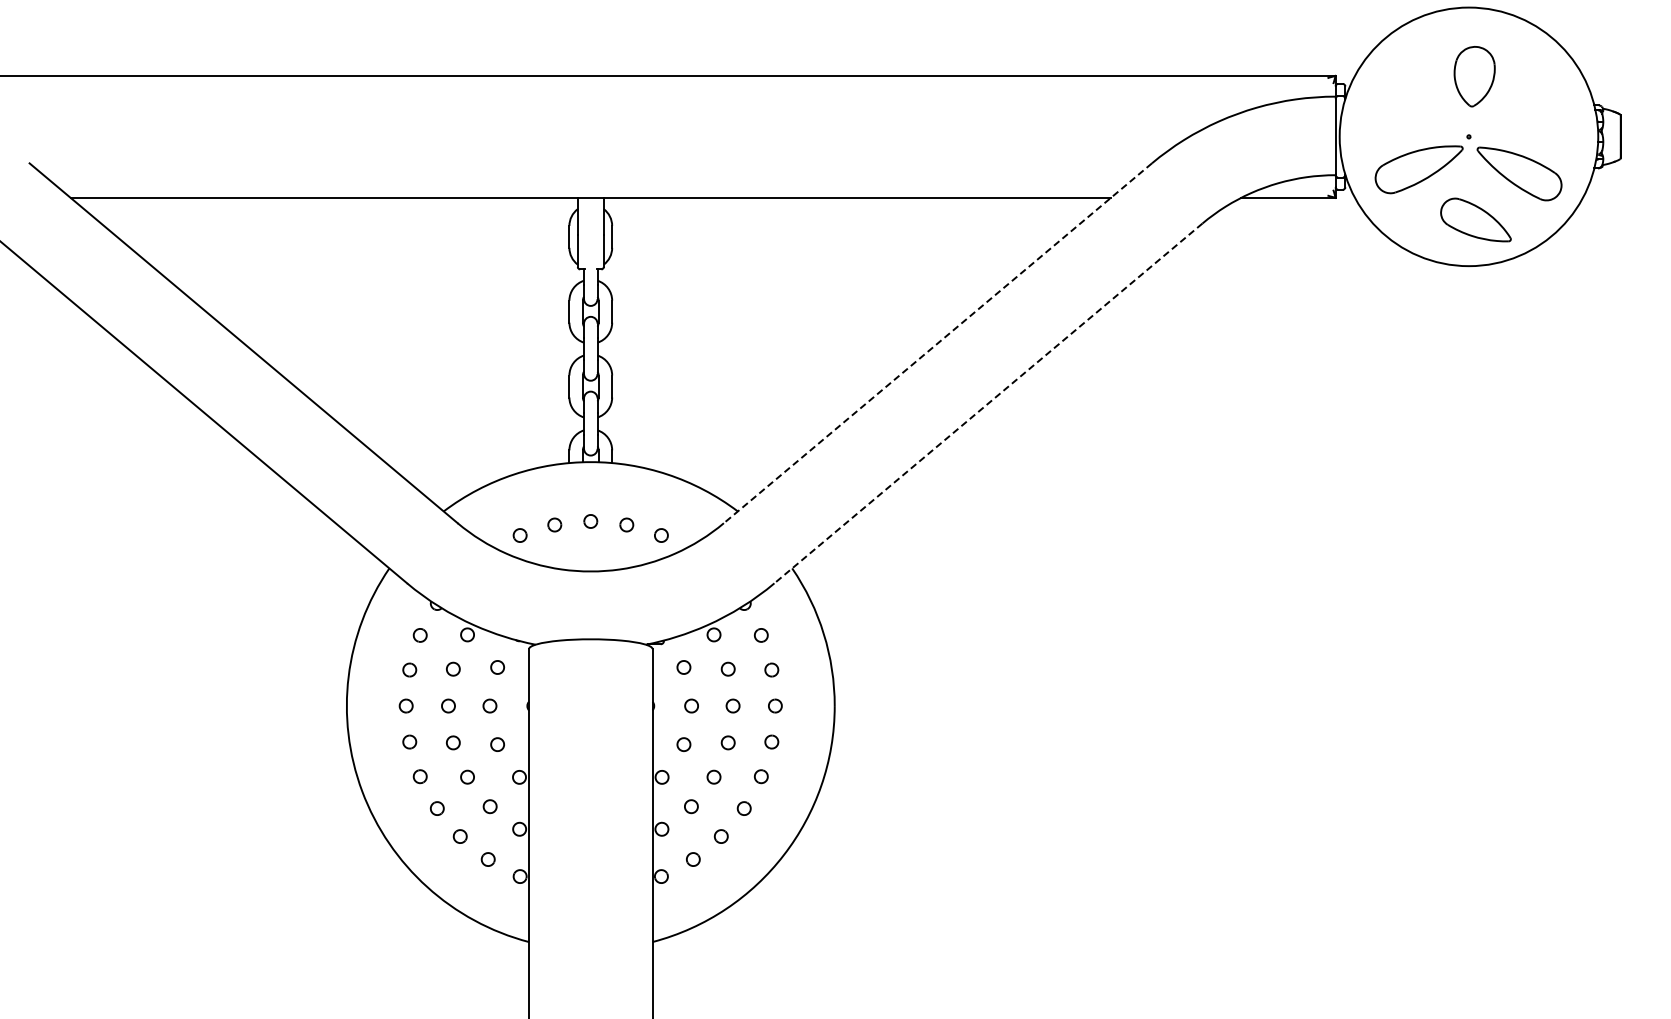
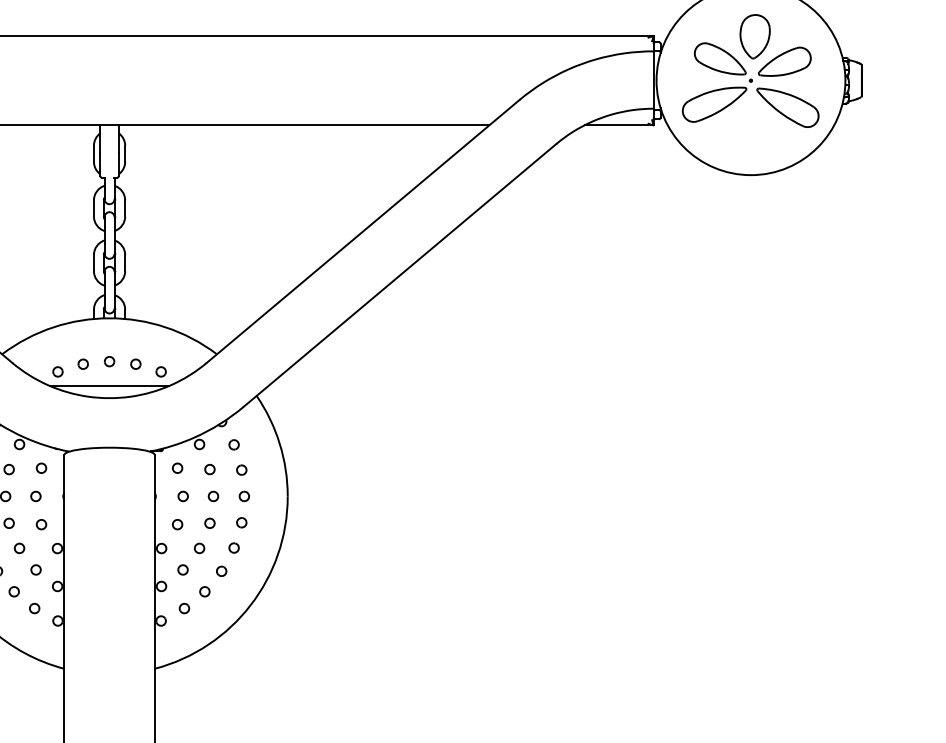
part: (1514, 110) -> (784, 61), added
part: (1475, 219) -> (719, 58), moved
line: (937, 343) -> (362, 231), dashed -> solid
line: (988, 403) -> (400, 275), dashed -> solid
line: (590, 554) -> (109, 385), added

